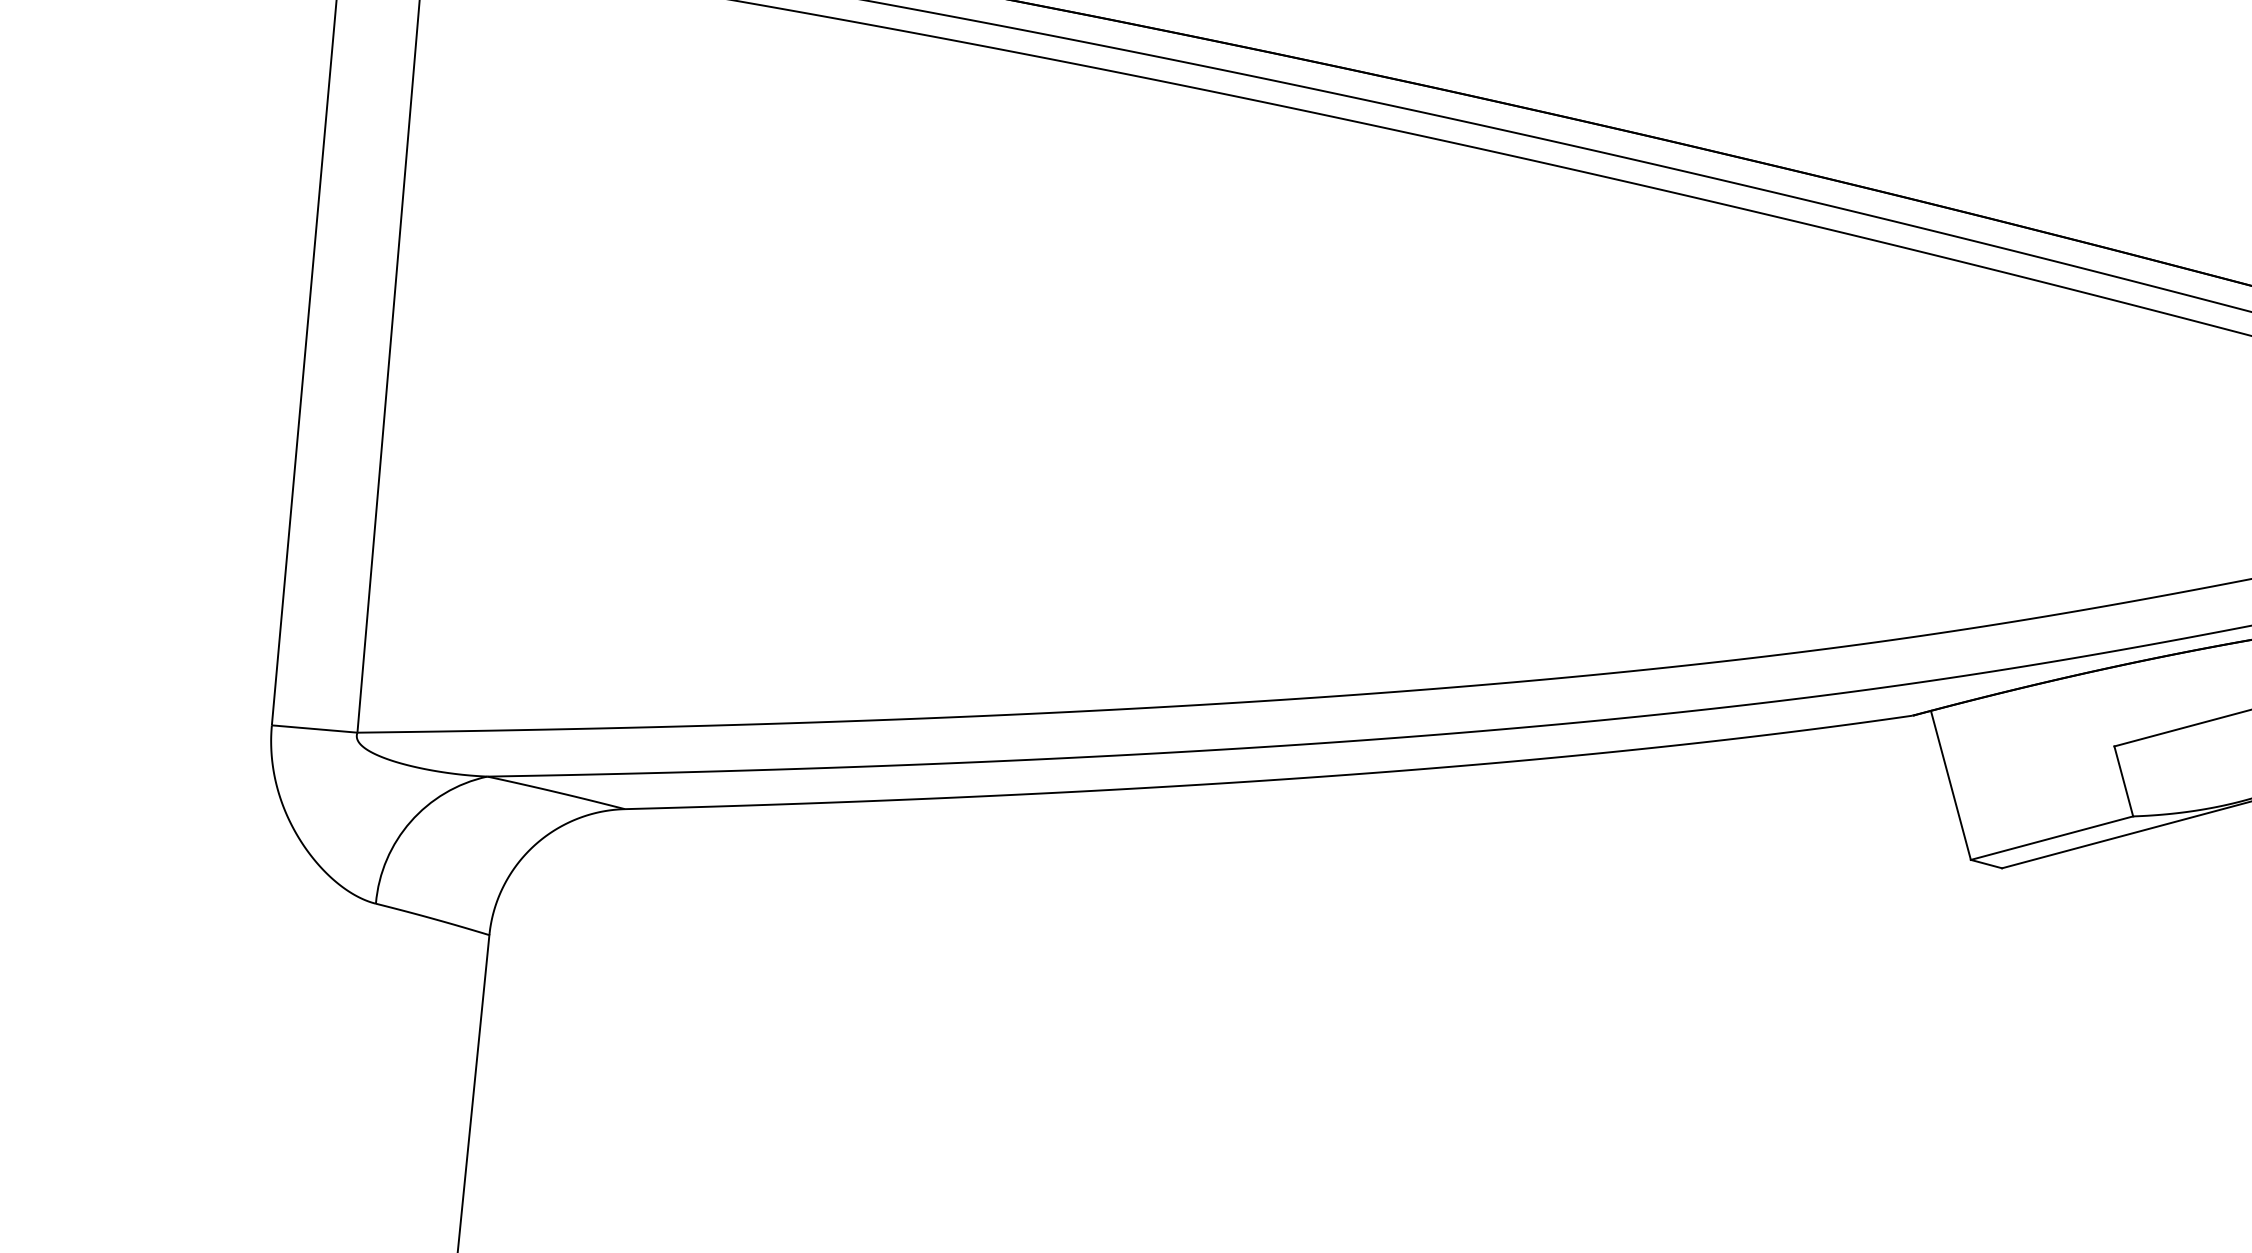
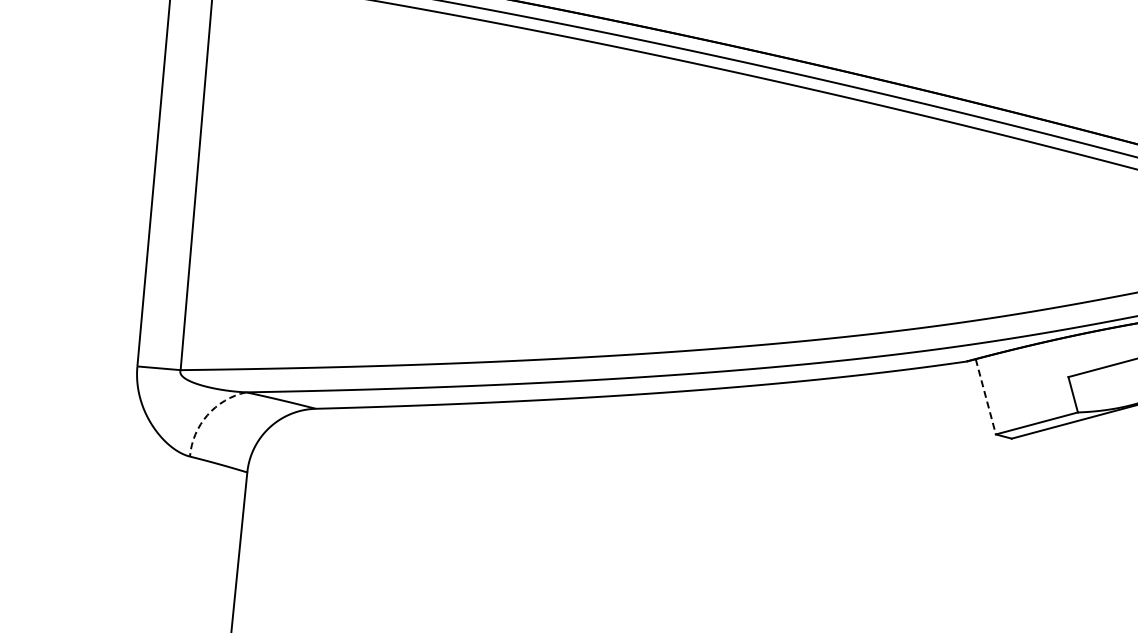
line: (1950, 784) -> (985, 396), solid -> dashed
arc: (410, 822) -> (207, 415), solid -> dashed

